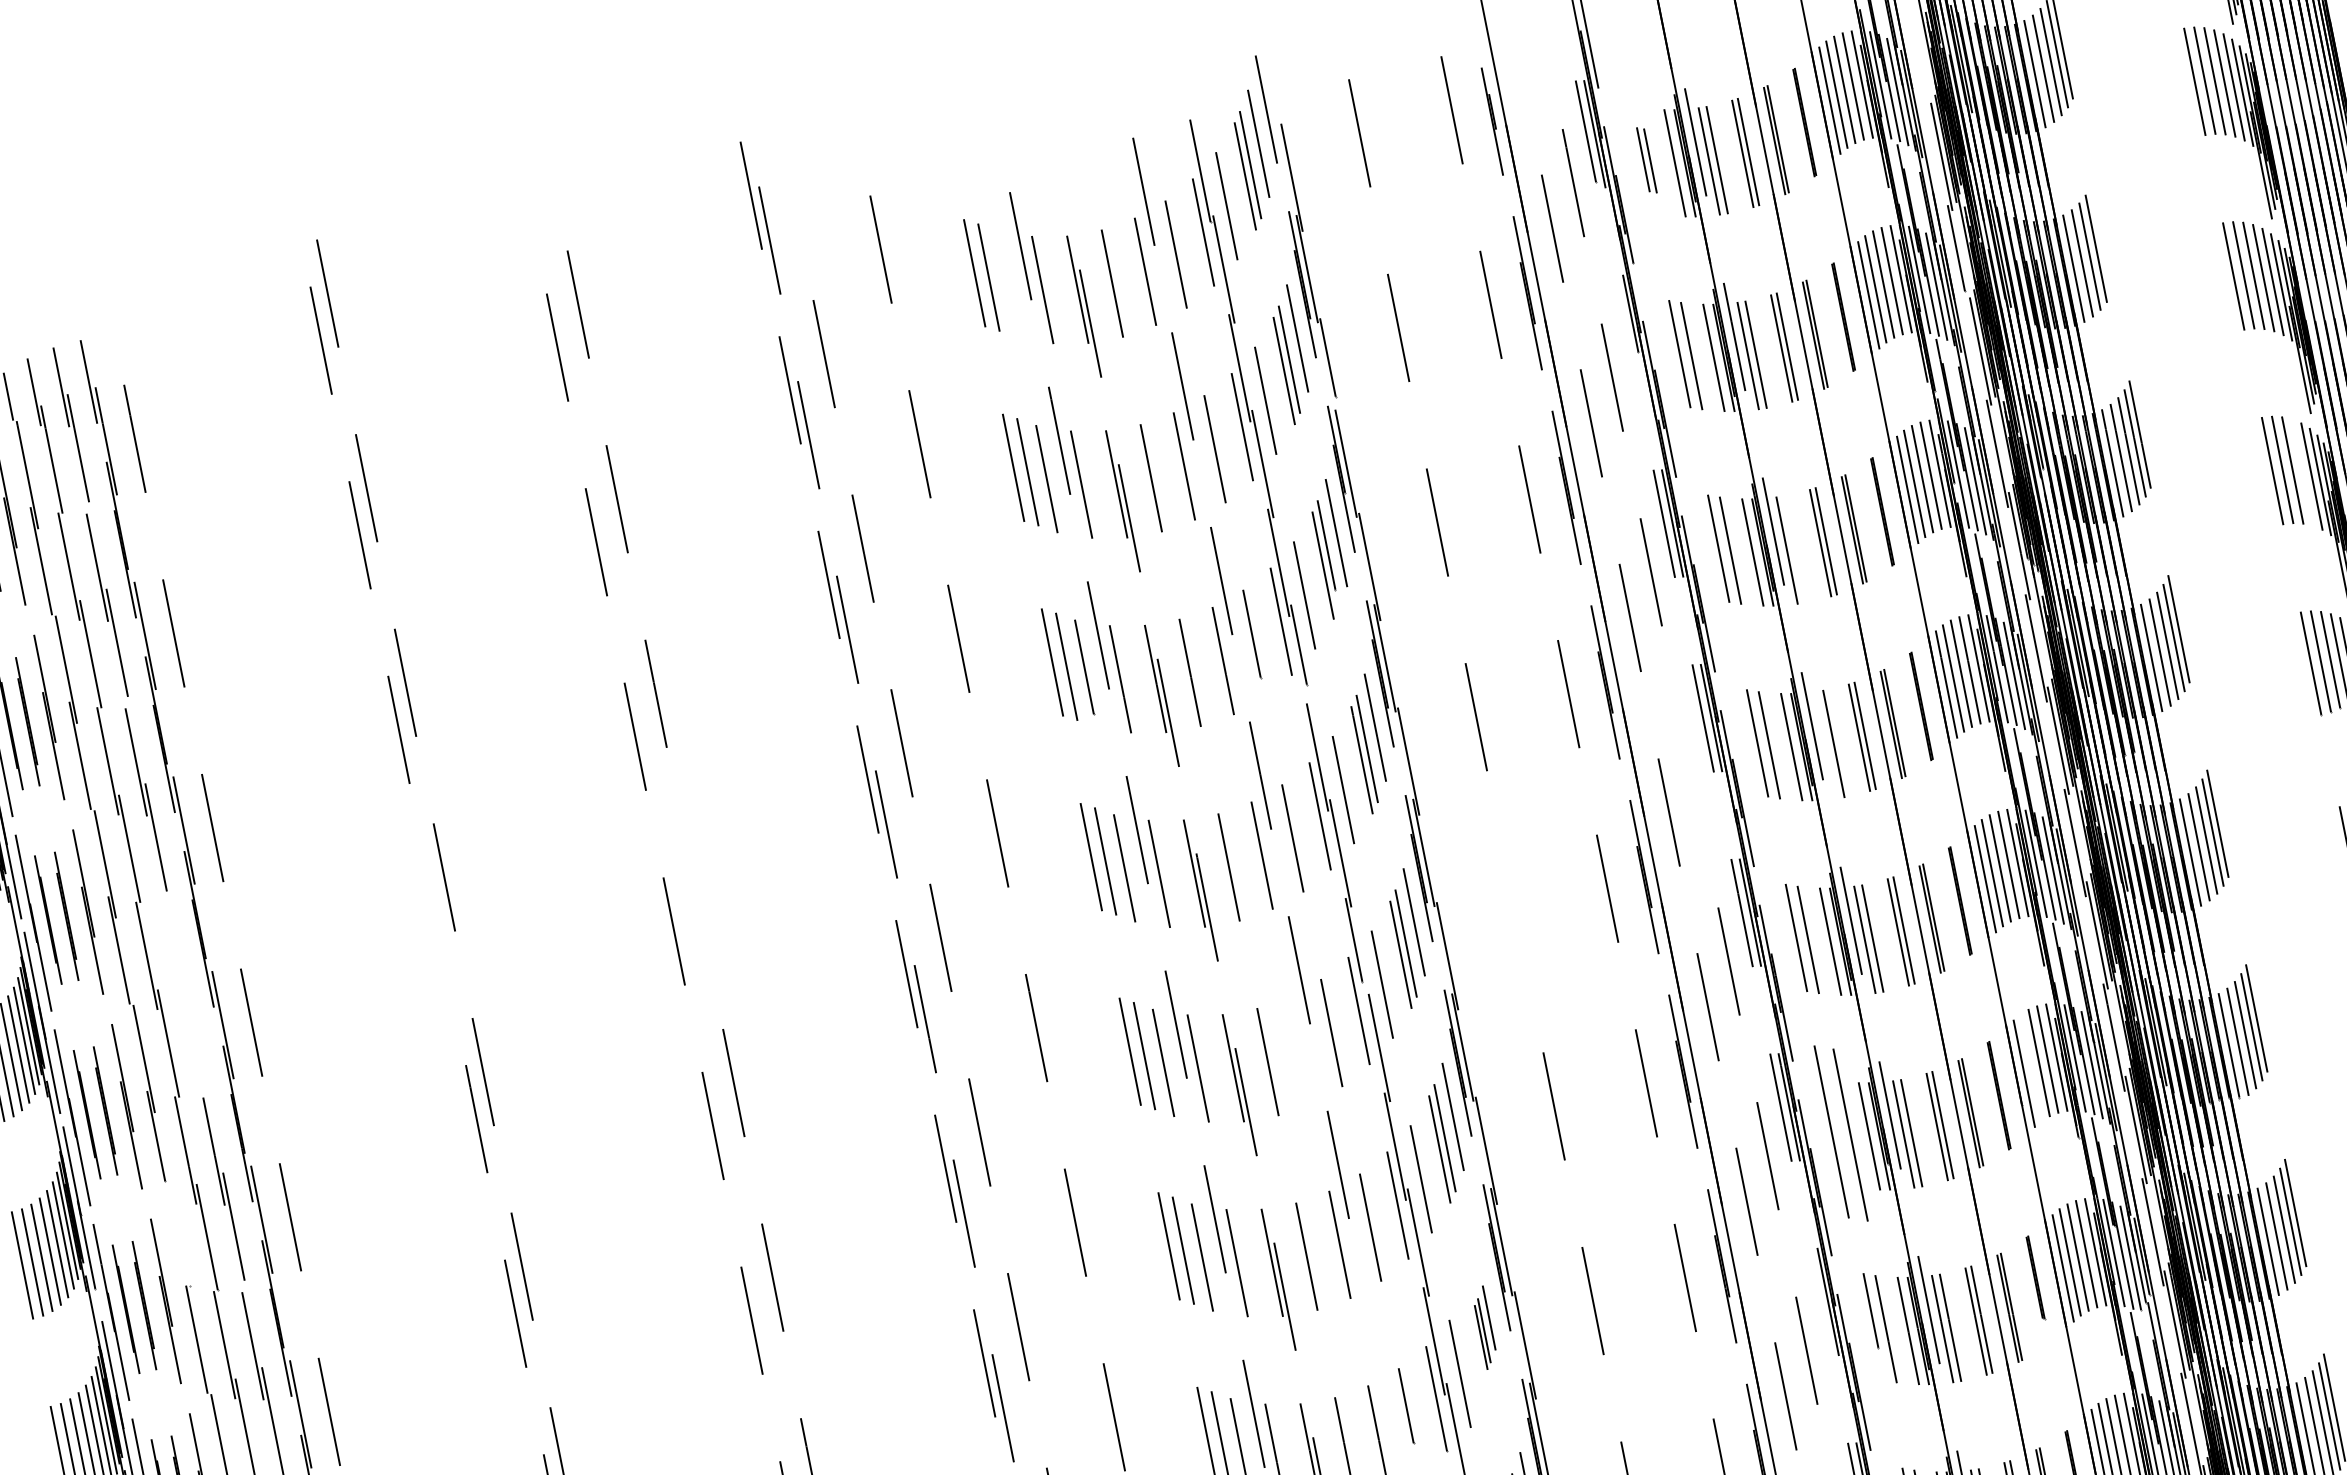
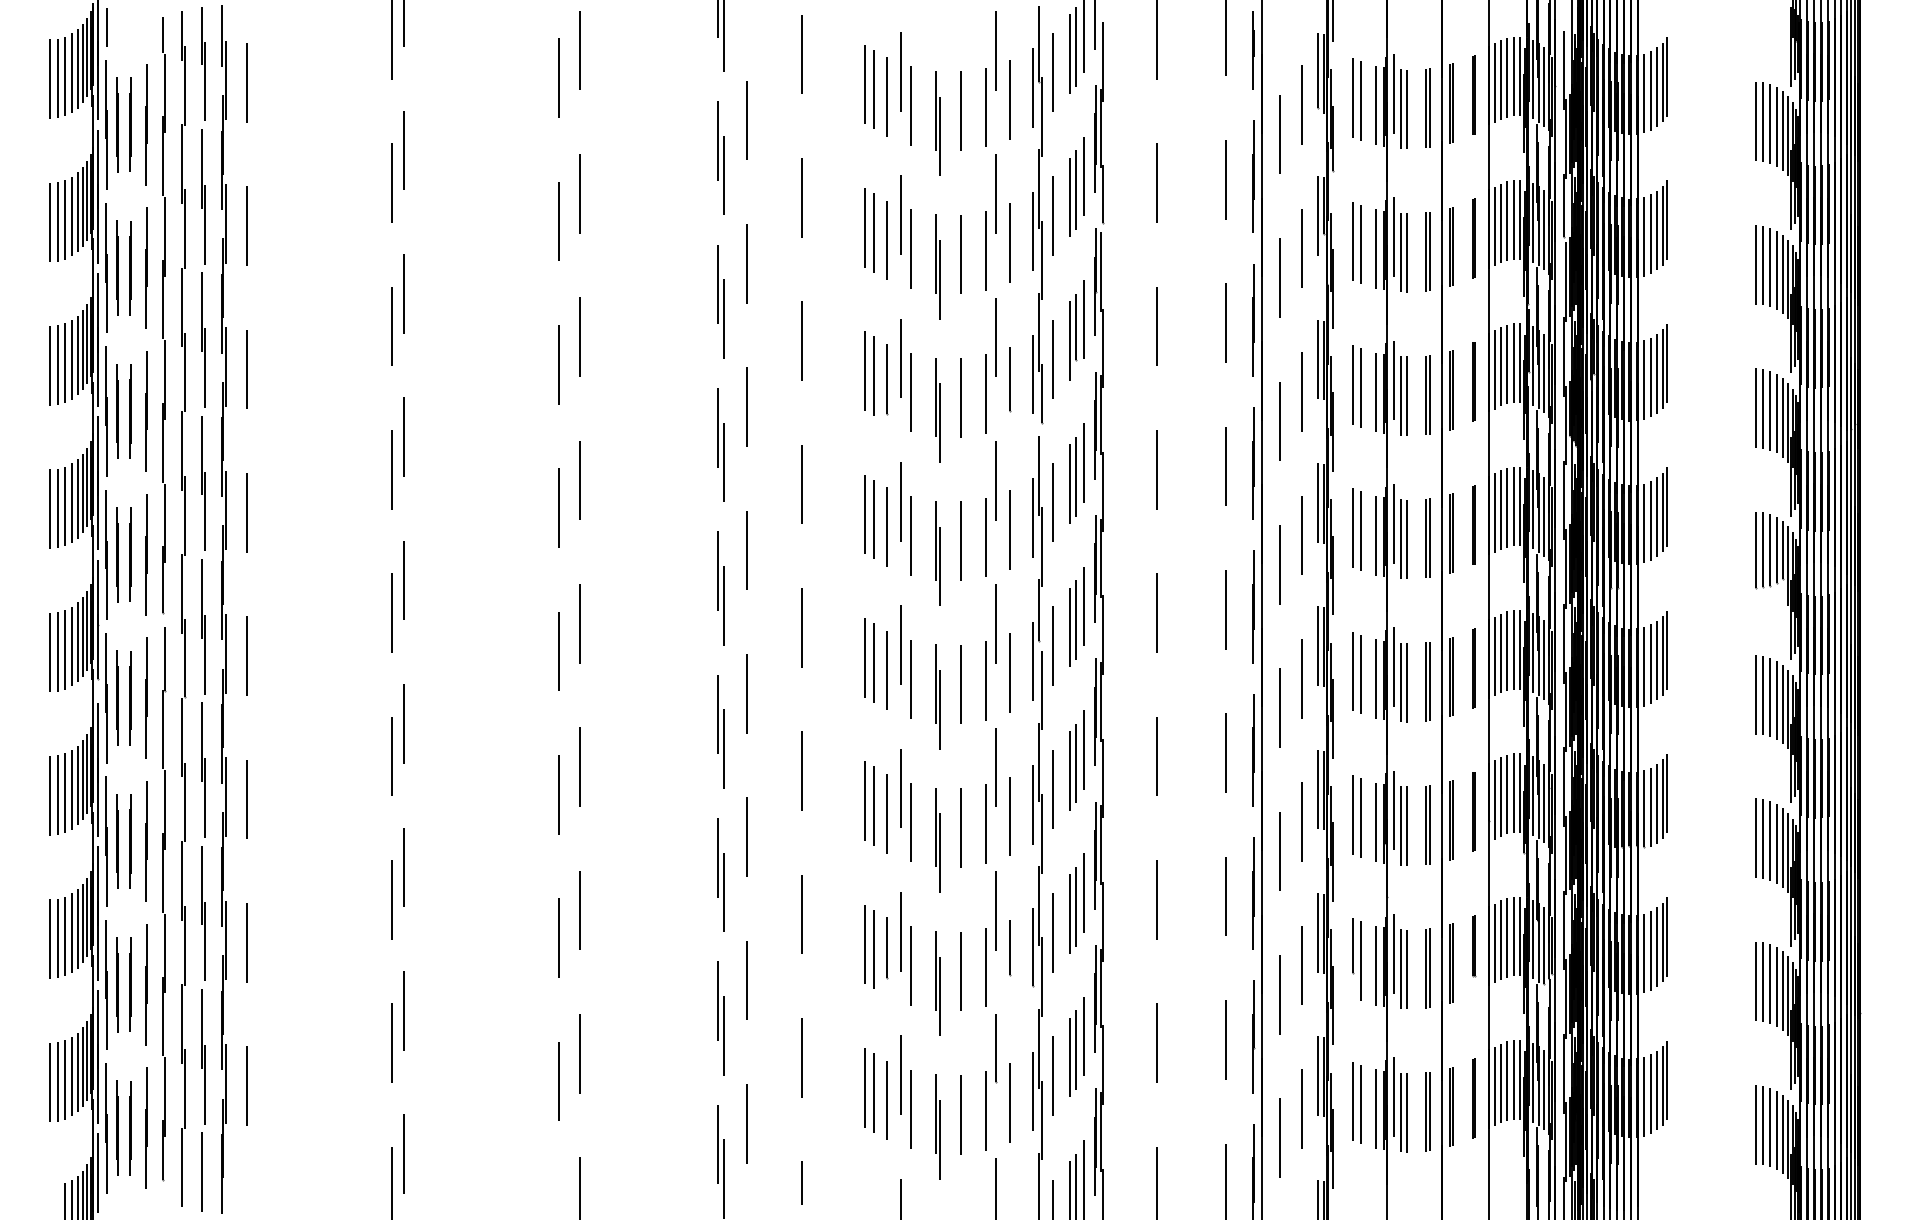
line: (1919, 64) -> (1563, 70), added
part: (1646, 160) -> (1356, 99), size x1.67
line: (2101, 240) -> (1667, 220), added
line: (1007, 283) -> (886, 96), added
line: (1624, 328) -> (1317, 215), added
line: (2303, 472) -> (1777, 413), added
line: (1794, 548) -> (1406, 395), added
line: (1825, 745) -> (1400, 539), added
line: (1689, 767) -> (1301, 535), added
line: (694, 888) -> (579, 480), added
line: (1515, 912) -> (1157, 613), added
line: (437, 924) -> (392, 469), added
part: (185, 994) -> (203, 483), added
line: (1301, 1049) -> (986, 680), added
line: (2030, 1067) -> (1500, 796), added
part: (1840, 1133) -> (1356, 816), size x0.62
line: (181, 1242) -> (165, 658), added
line: (1819, 1301) -> (1317, 932), added
part: (1484, 1327) -> (1076, 903), size x1.67
line: (1376, 1359) -> (995, 910), added

